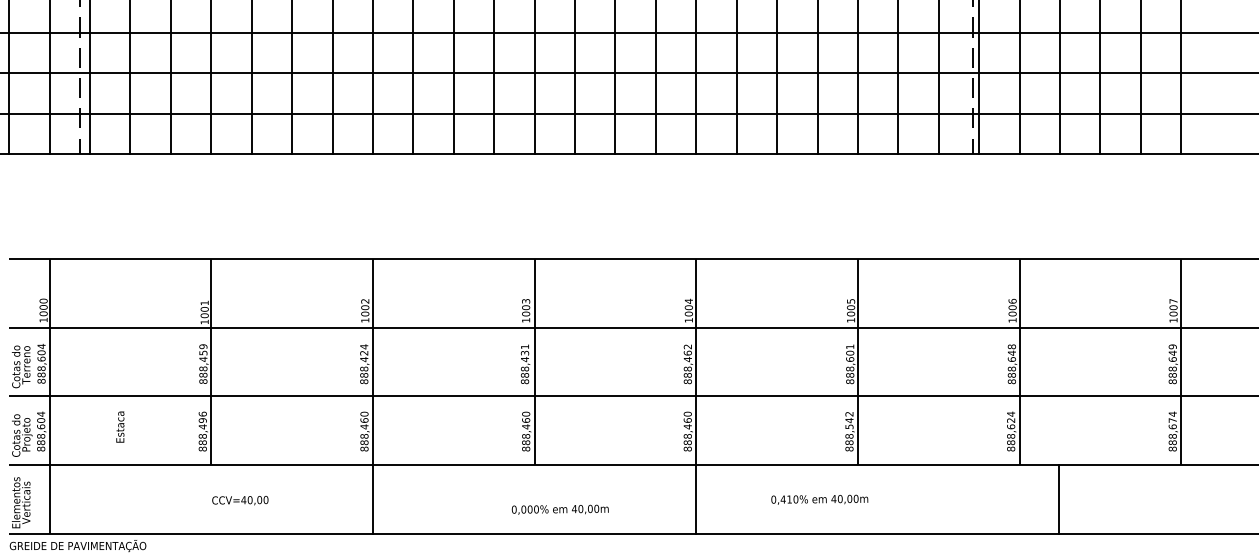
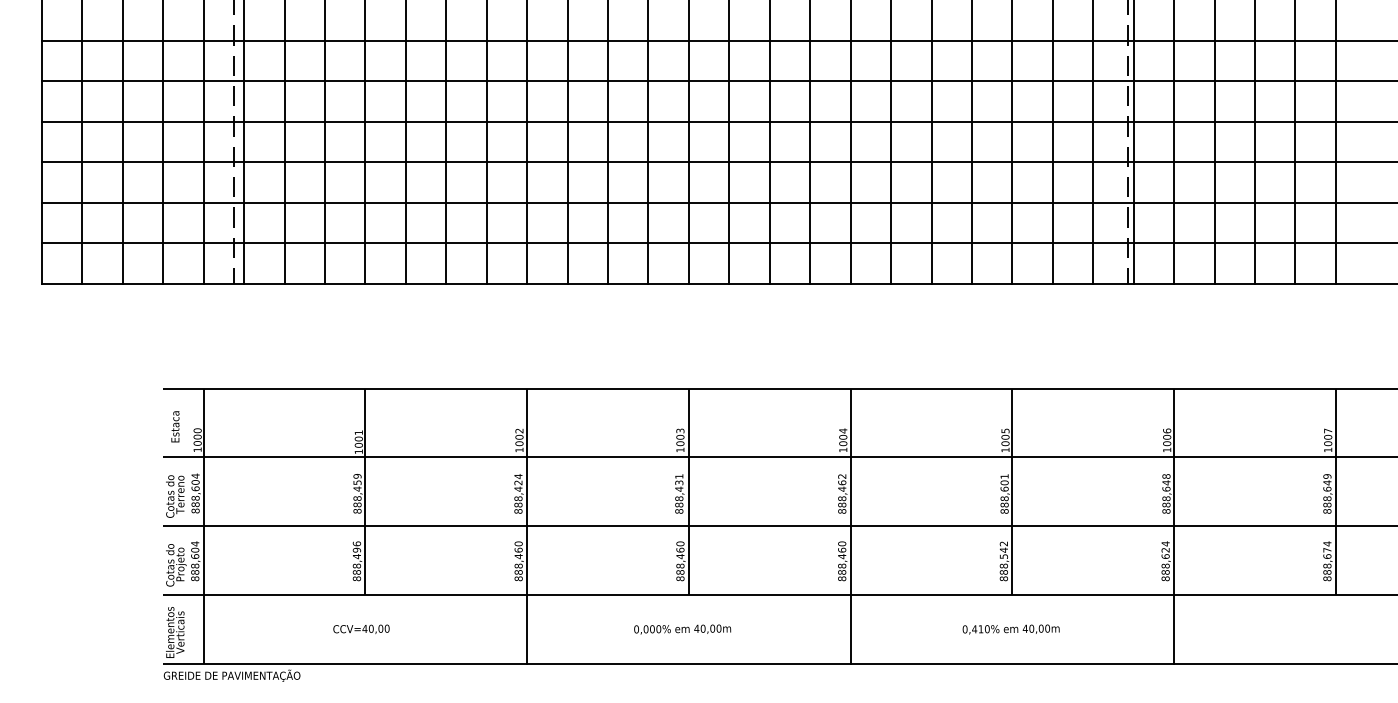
text: (120, 426) -> (175, 426), moved
line: (1058, 498) -> (1174, 628), moved
text: (240, 499) -> (361, 628), moved
text: (819, 499) -> (1010, 629), moved
text: (560, 509) -> (682, 629), moved

